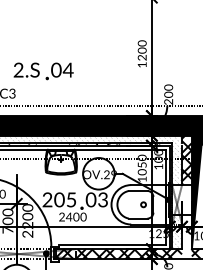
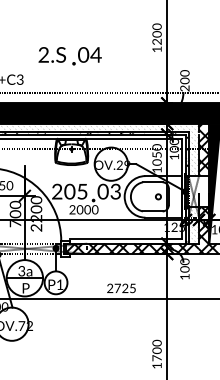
text: (43, 71) -> (69, 56), moved
text: (68, 216) -> (79, 209), 2400 -> 2000
hatch: (186, 236) -> (203, 230), added

